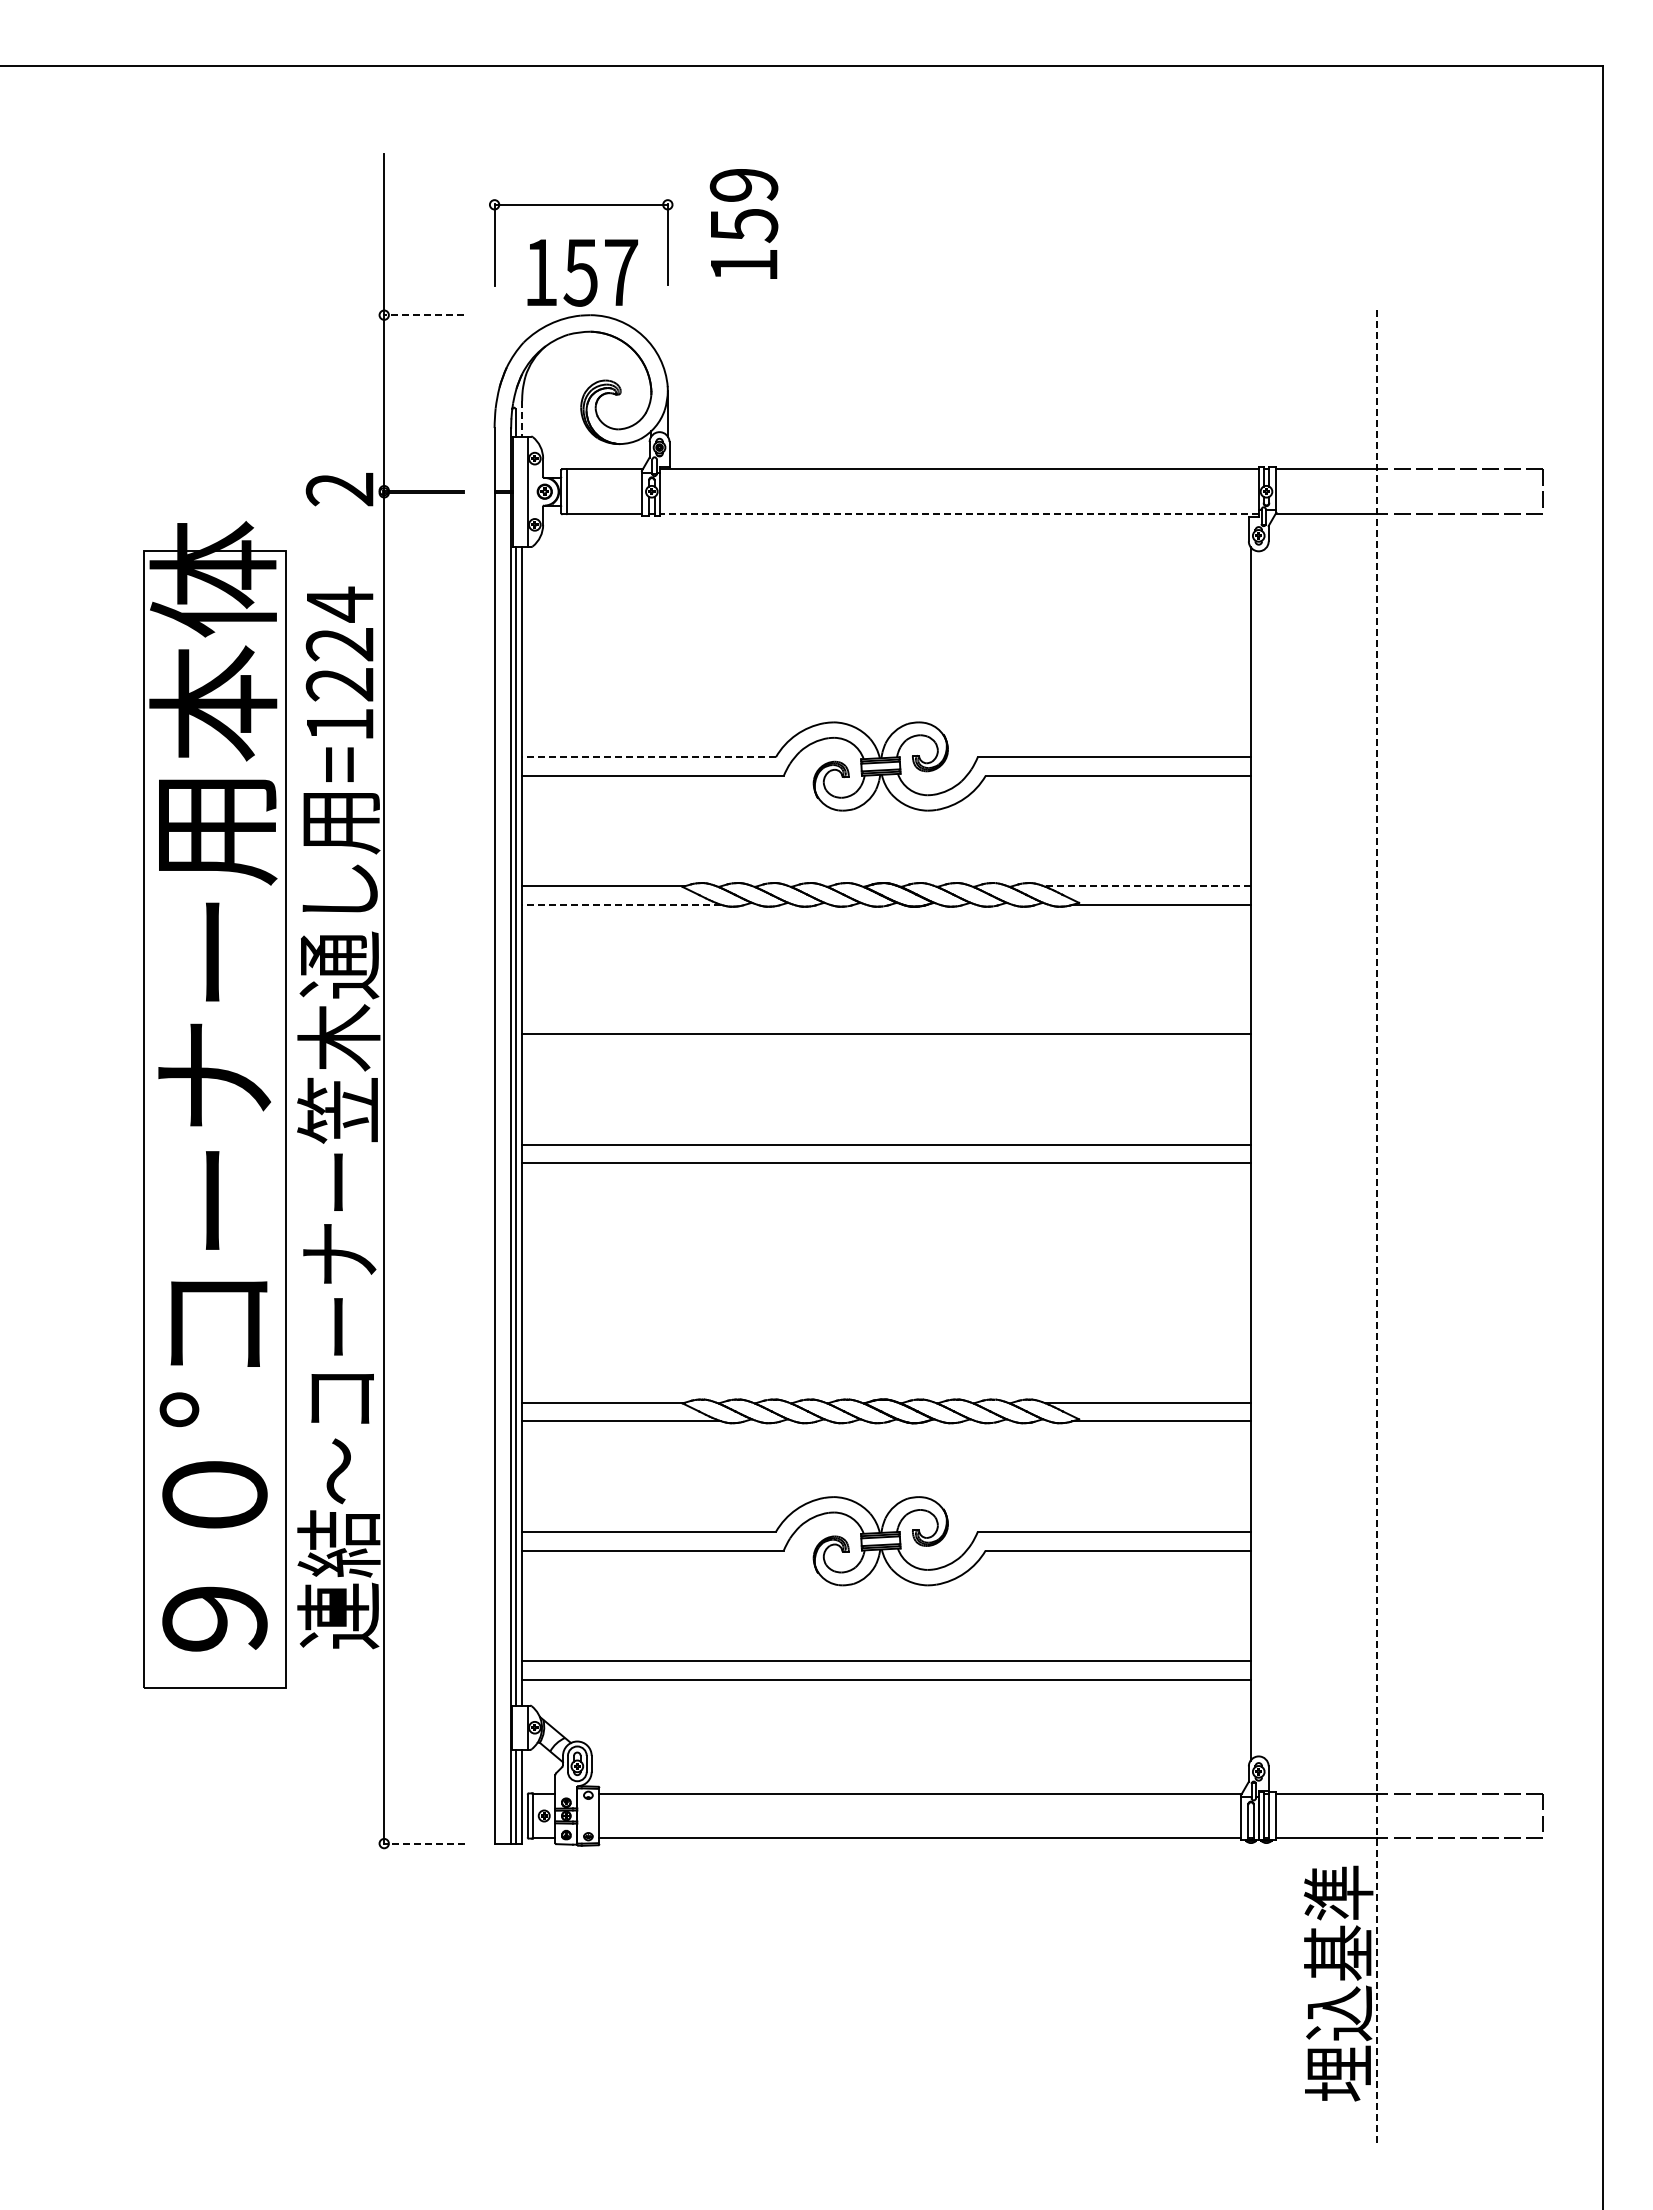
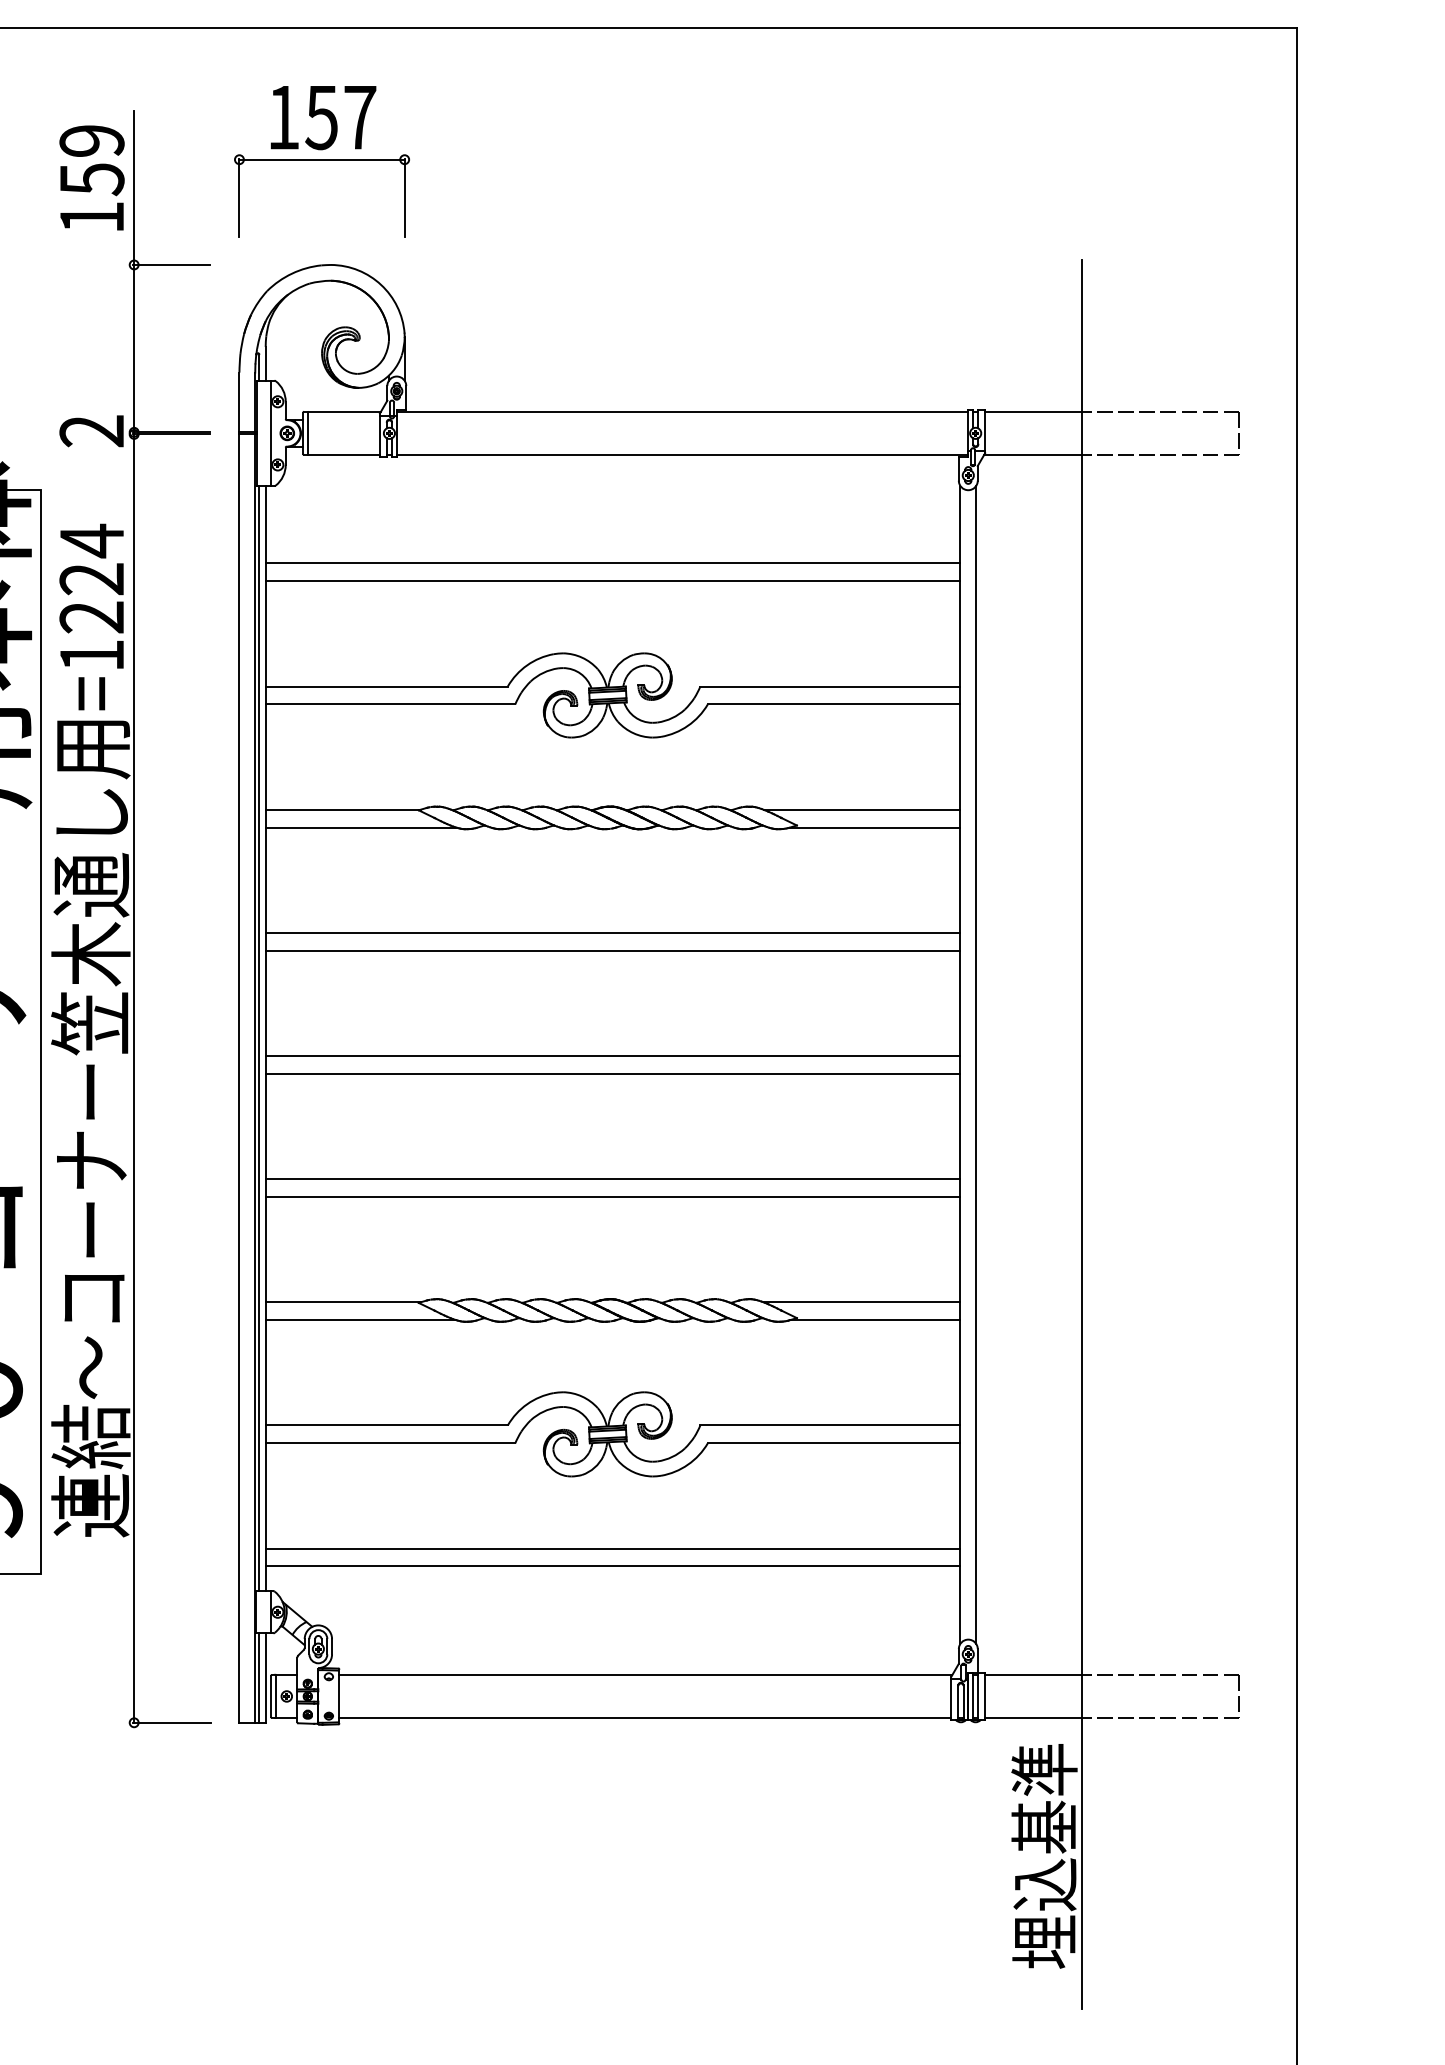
text: (743, 223) -> (91, 177), moved
text: (582, 272) -> (323, 117), moved
line: (422, 315) -> (170, 265), dashed -> solid
line: (522, 418) -> (266, 363), dashed -> solid
line: (959, 514) -> (682, 455), dashed -> solid
line: (886, 628) -> (613, 563), added
line: (886, 646) -> (613, 580), added
line: (649, 757) -> (387, 686), dashed -> solid
line: (1147, 886) -> (862, 809), dashed -> solid
line: (621, 905) -> (360, 828), dashed -> solid
line: (886, 1015) -> (613, 932), added
line: (1267, 1153) -> (976, 1064), added
line: (1377, 1227) -> (1081, 1135), dashed -> solid
line: (886, 1273) -> (613, 1179), added
line: (886, 1292) -> (613, 1197), added
line: (423, 1843) -> (171, 1722), dashed -> solid

